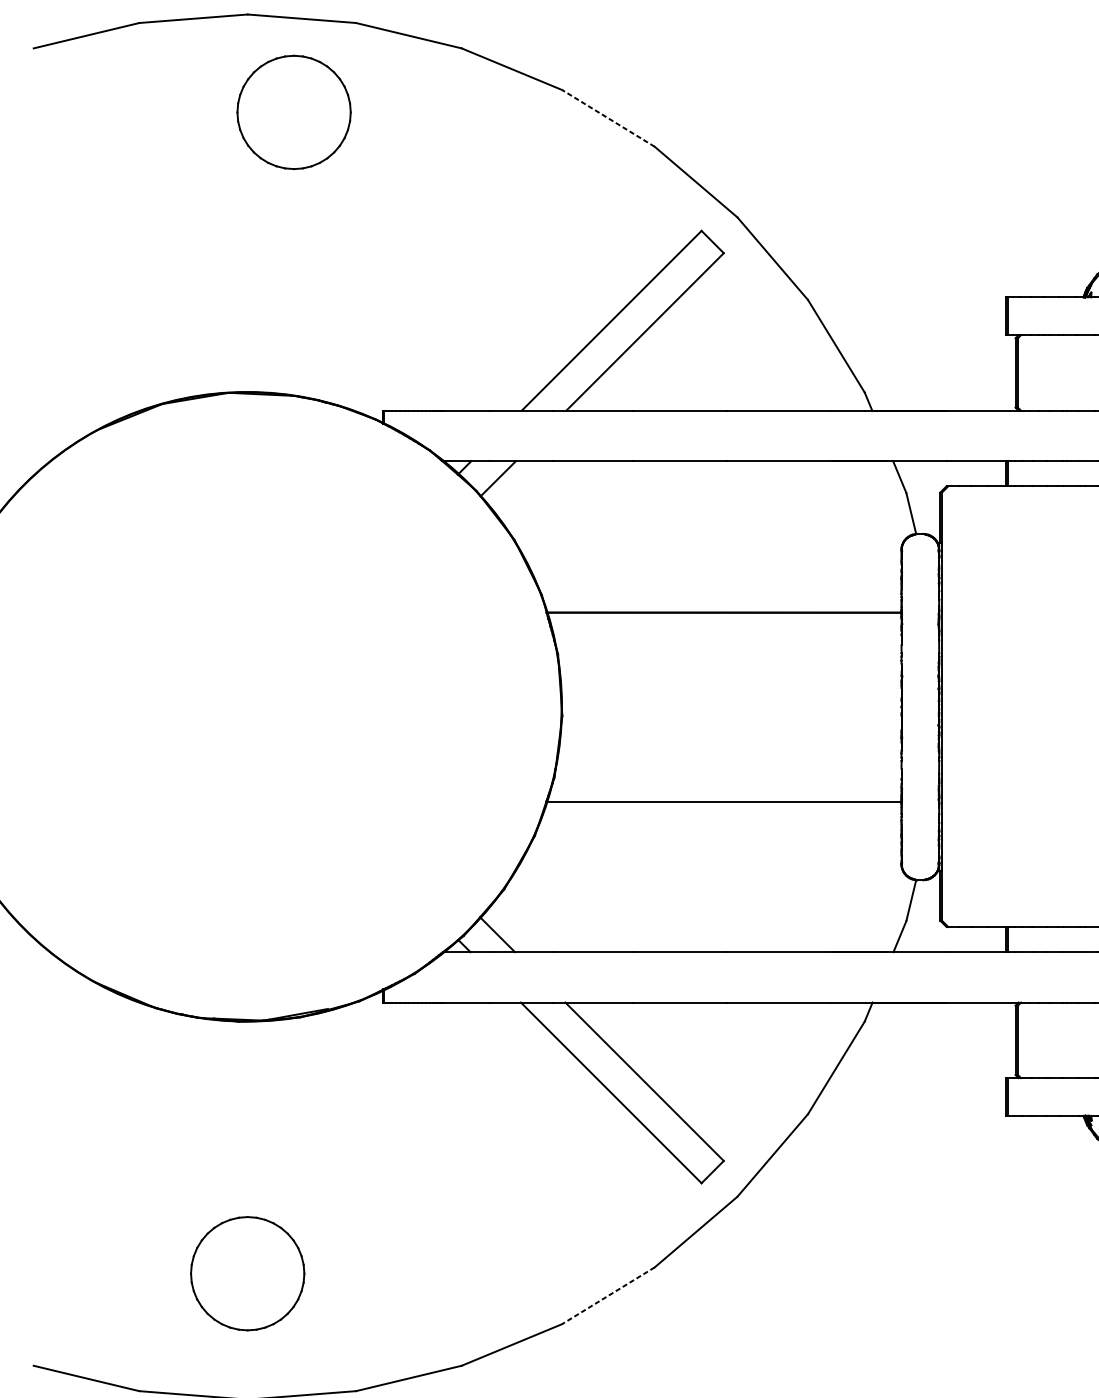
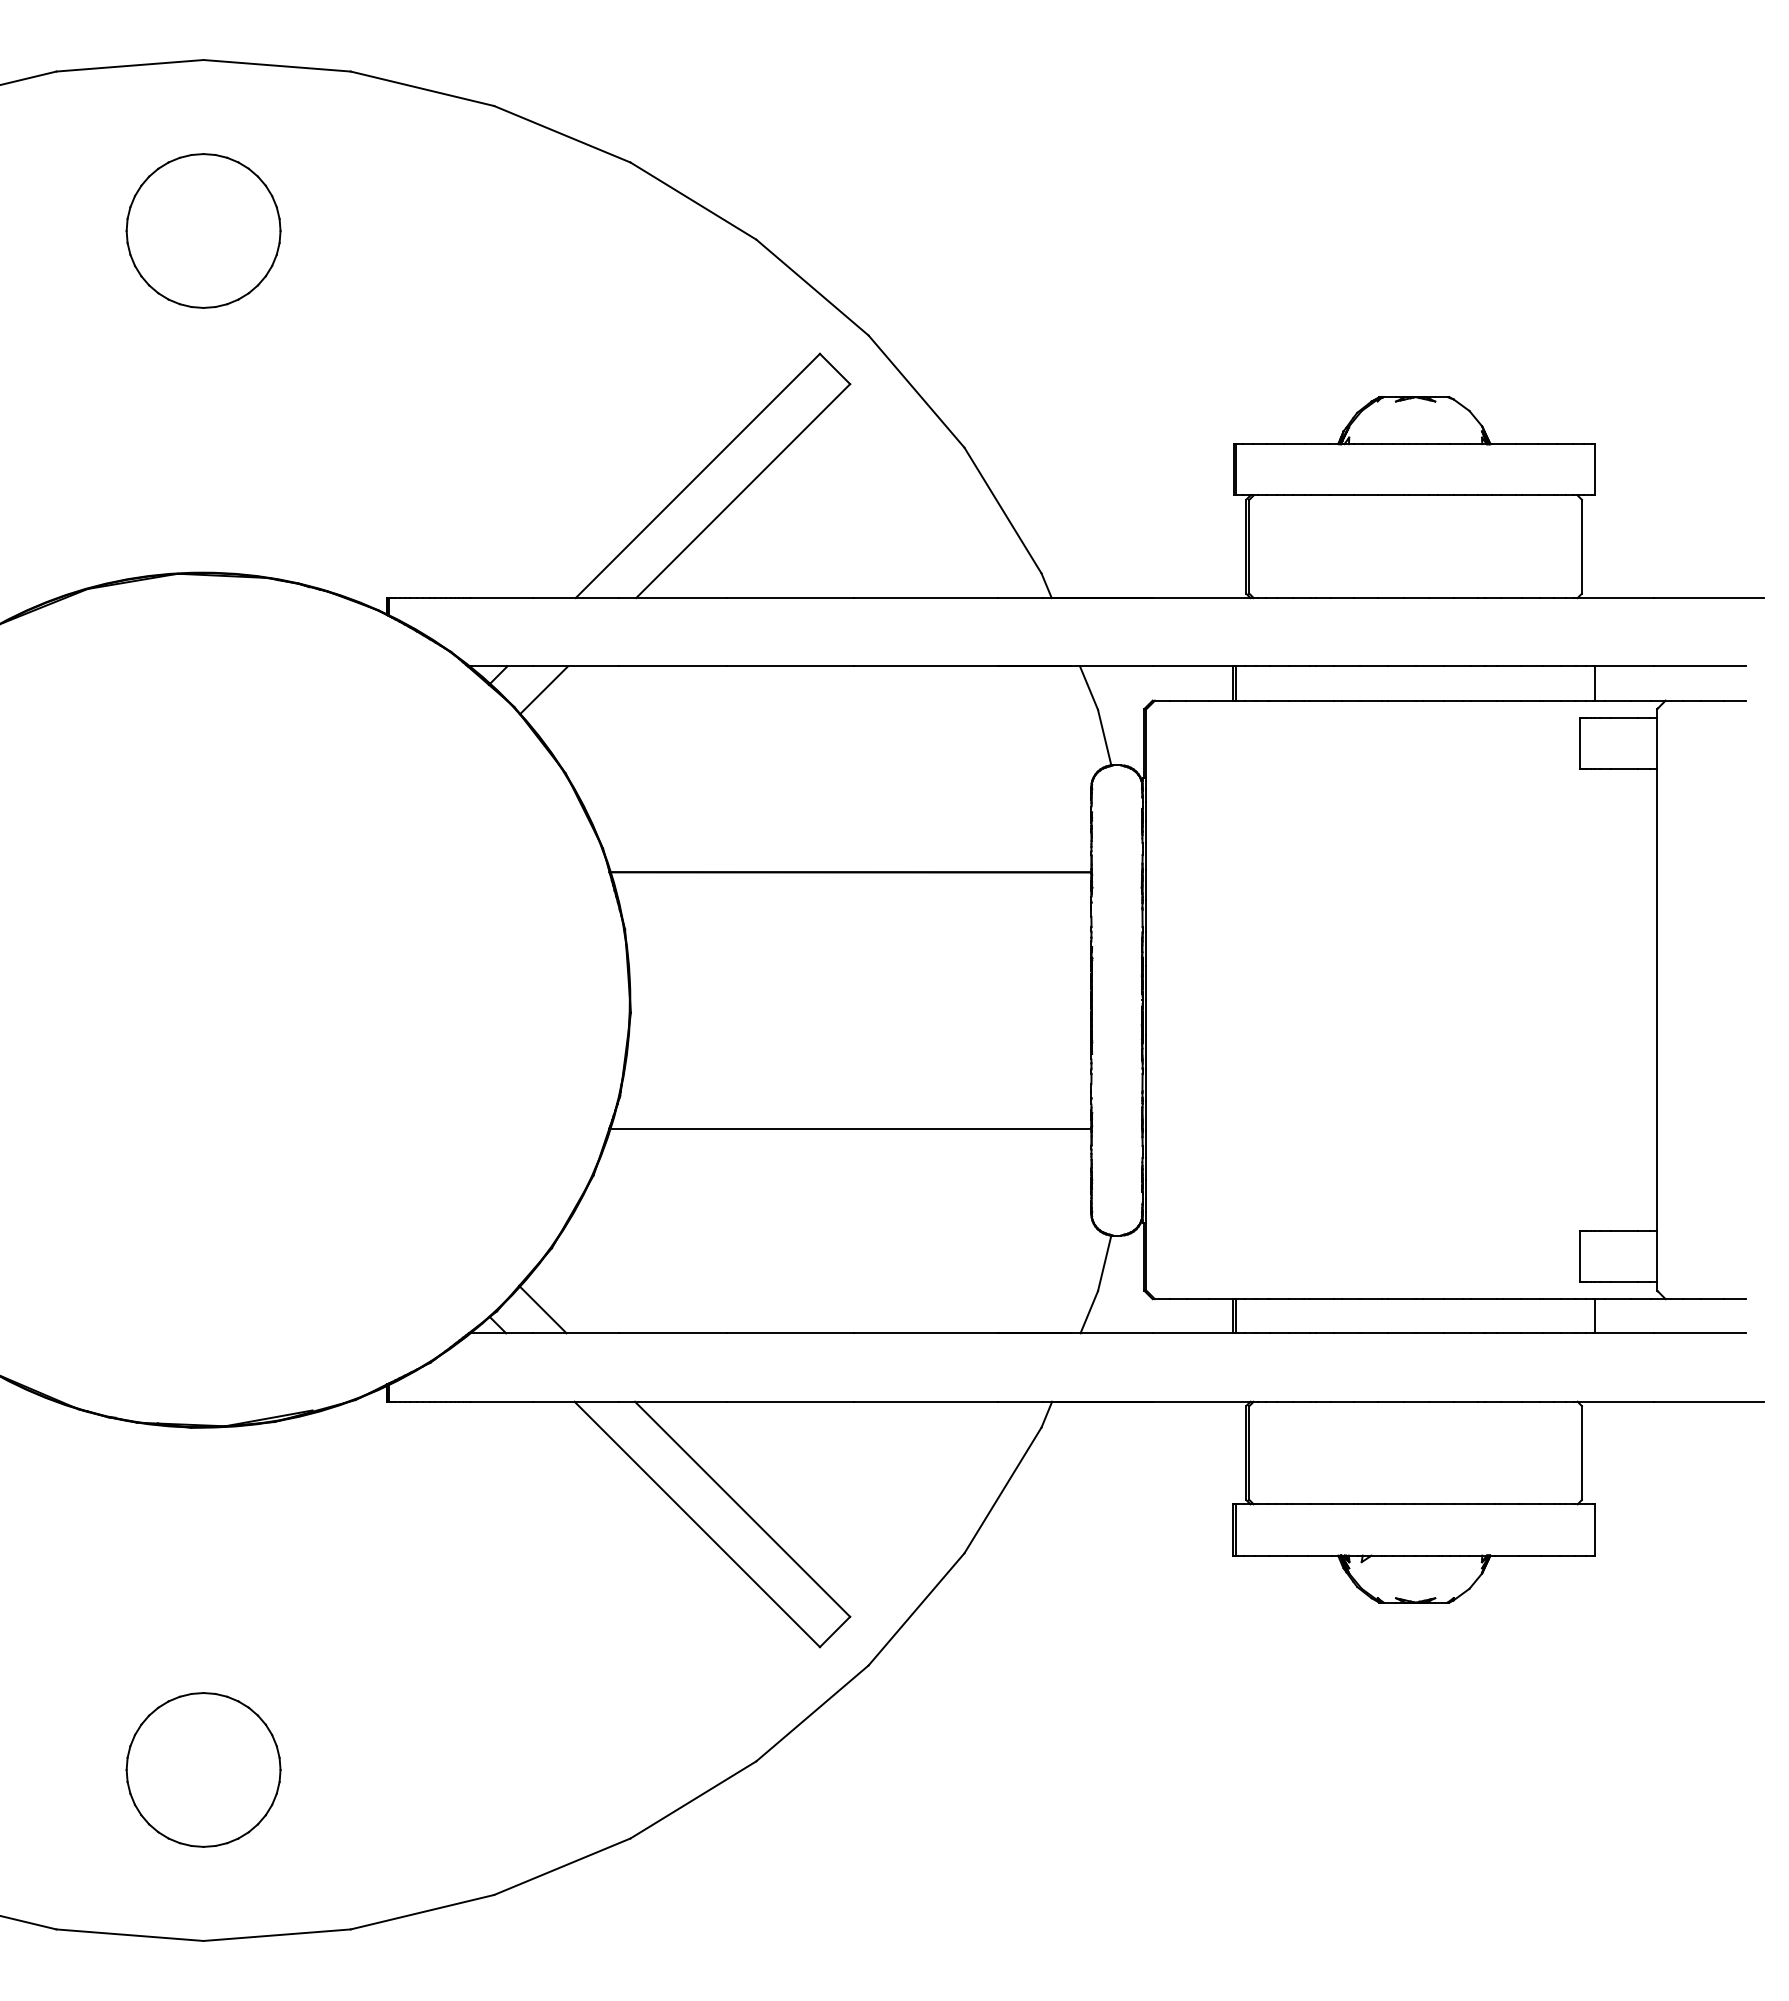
part: (294, 112) -> (203, 230), moved
line: (608, 118) -> (693, 201), dashed -> solid
line: (608, 1295) -> (693, 1799), dashed -> solid

